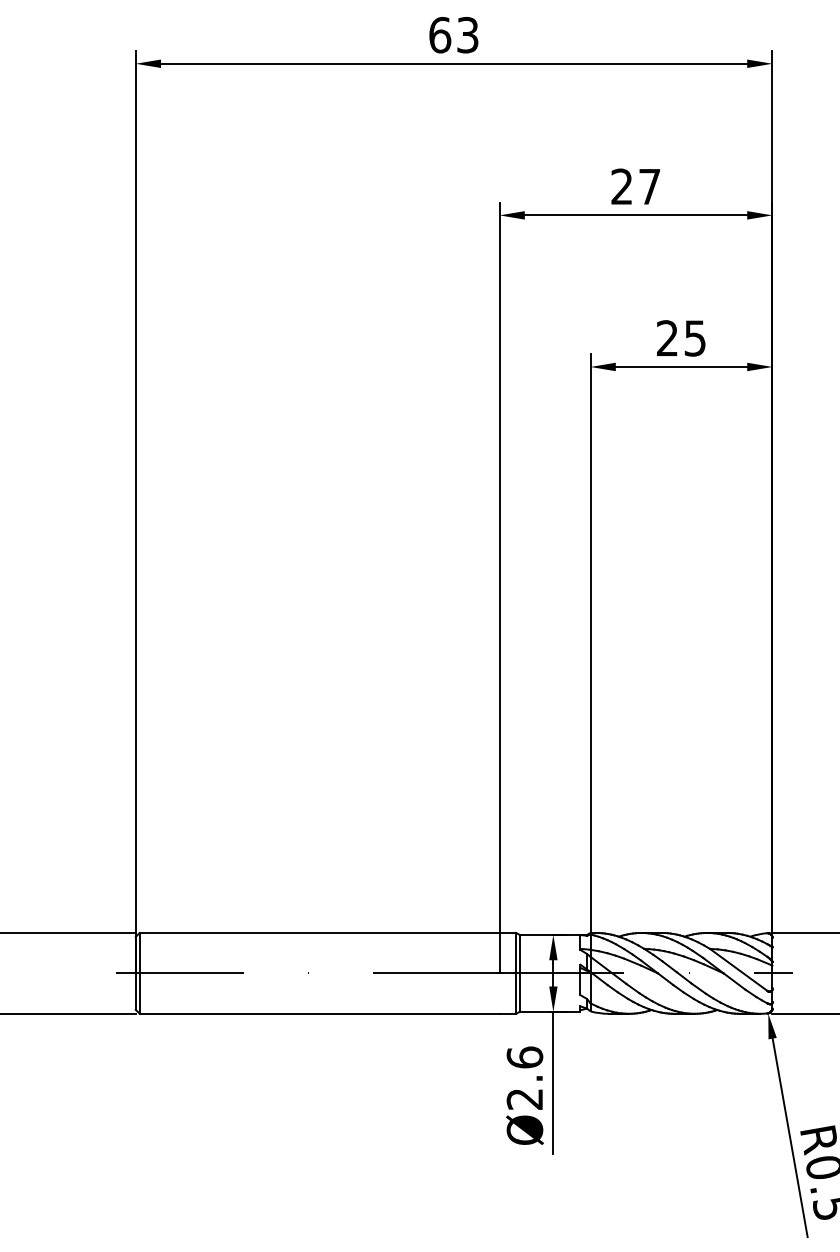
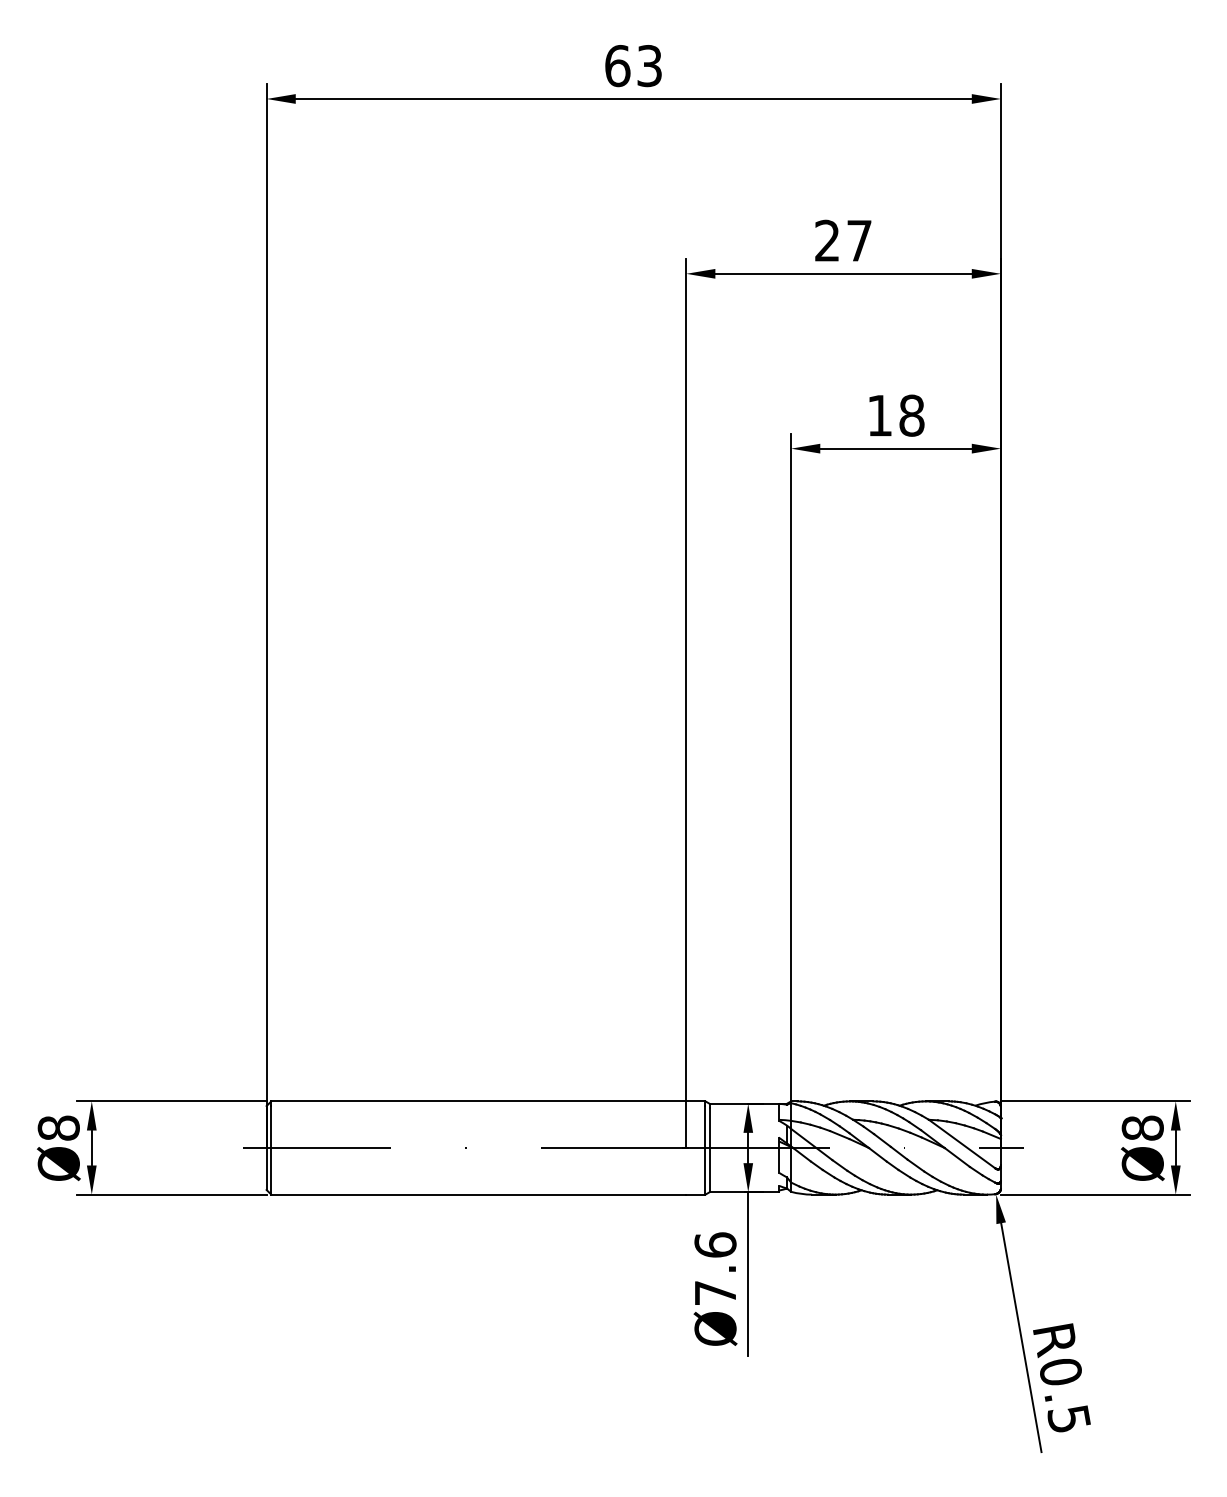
text: (681, 338) -> (895, 415), 25 -> 18
text: (524, 1099) -> (714, 1293), Ø2.6 -> Ø7.6

